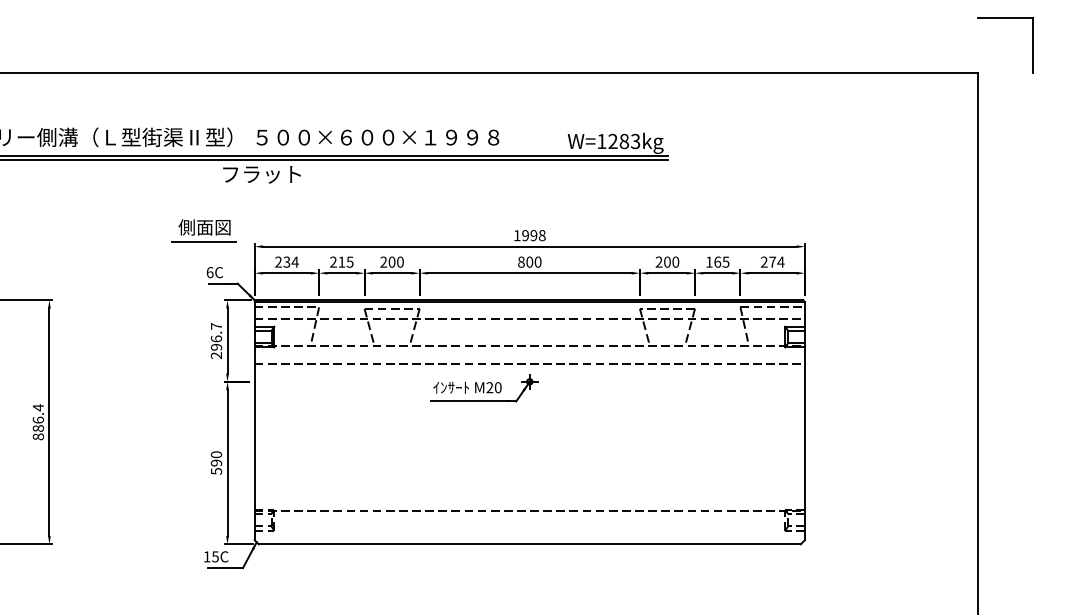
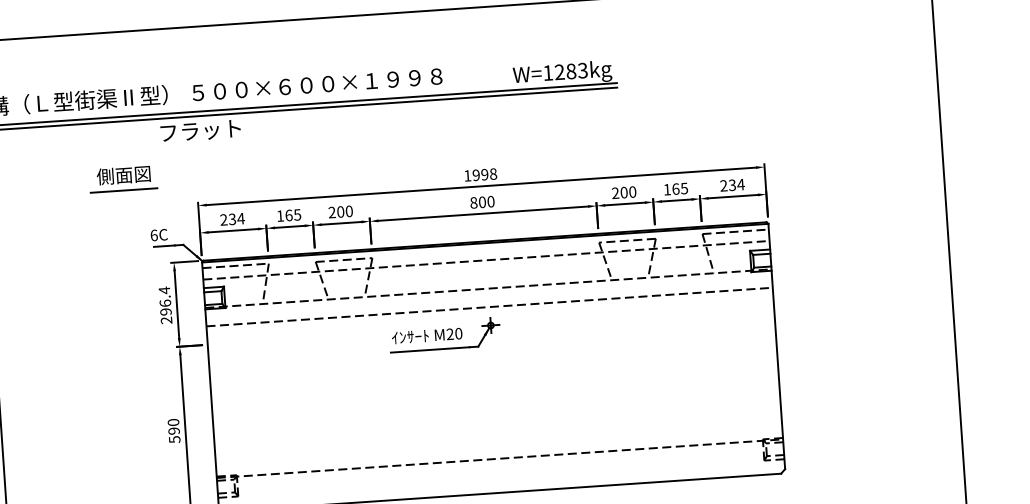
part: (203, 230) -> (122, 178), moved
text: (337, 261) -> (284, 215), 215 -> 165
text: (772, 261) -> (732, 184), 274 -> 234
text: (216, 326) -> (164, 290), 296.7 -> 296.4

